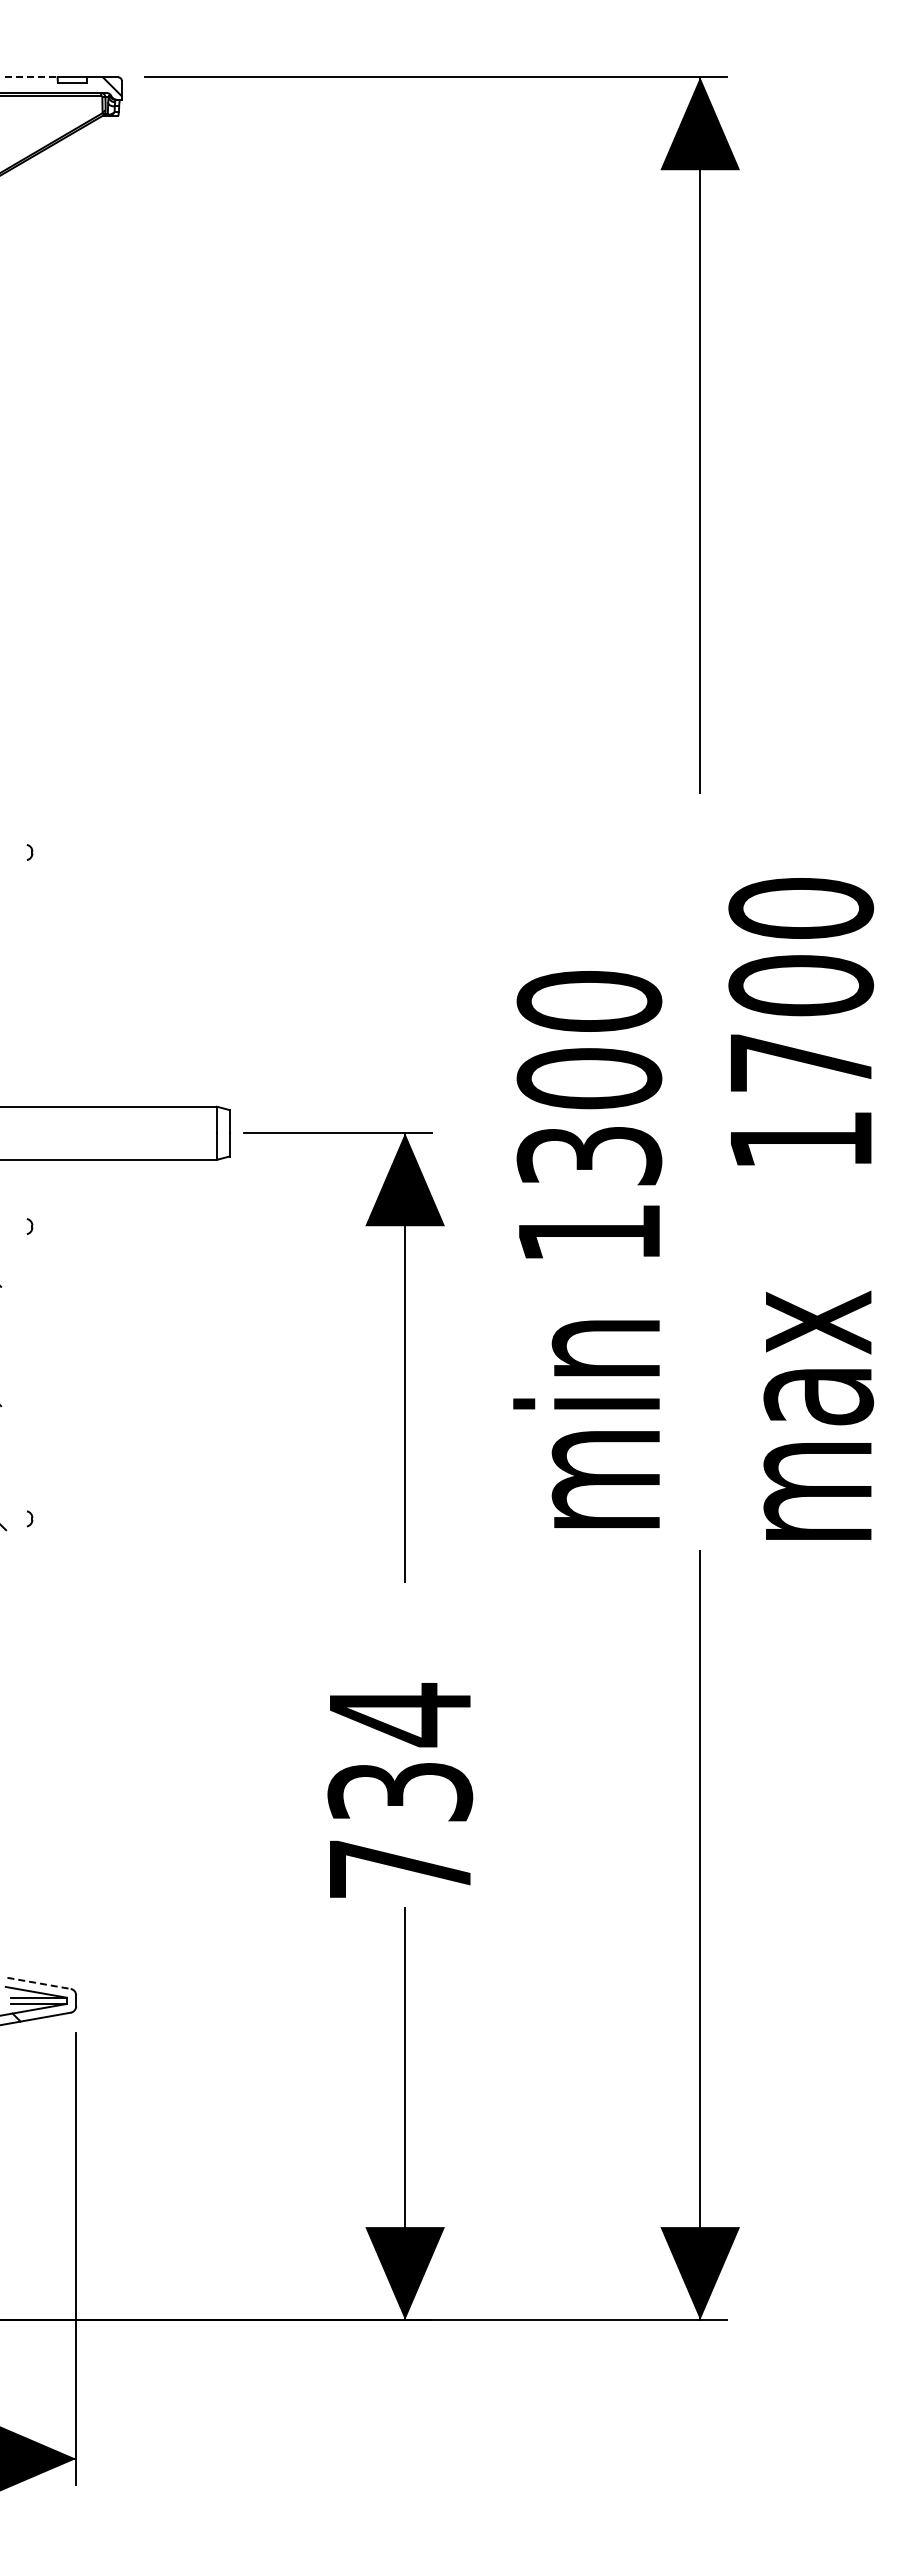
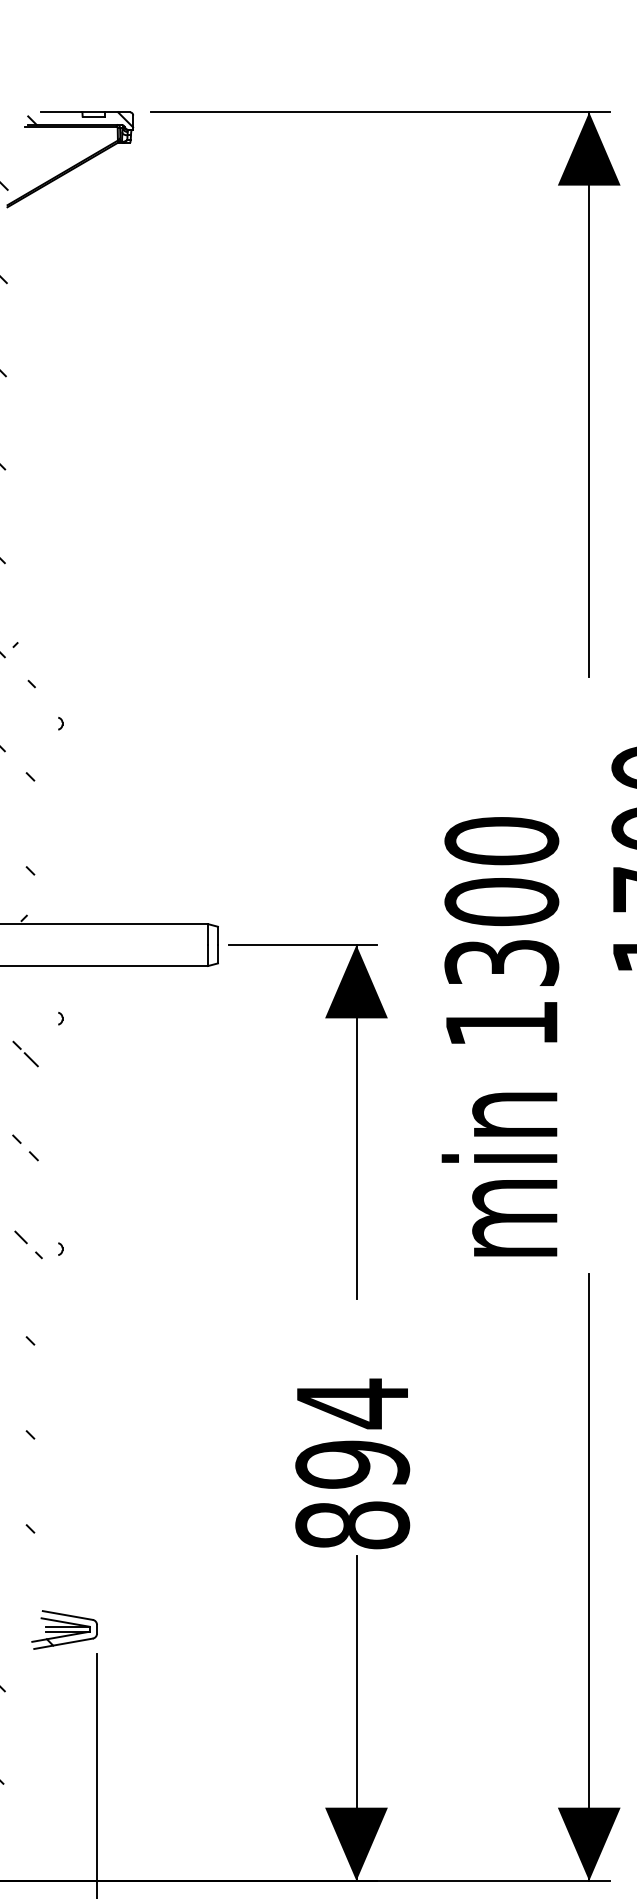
line: (31, 77) -> (61, 112), dashed -> solid
text: (400, 1830) -> (352, 1494), 734 -> 894
line: (39, 1983) -> (68, 1615), dashed -> solid

